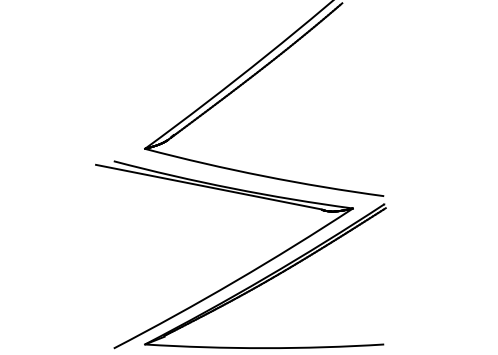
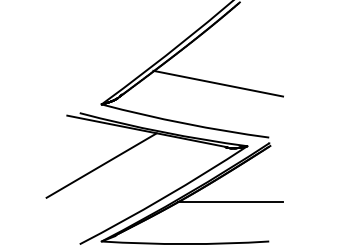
line: (311, 118) -> (218, 83), added
line: (144, 236) -> (101, 165), added
line: (328, 287) -> (230, 201), added

